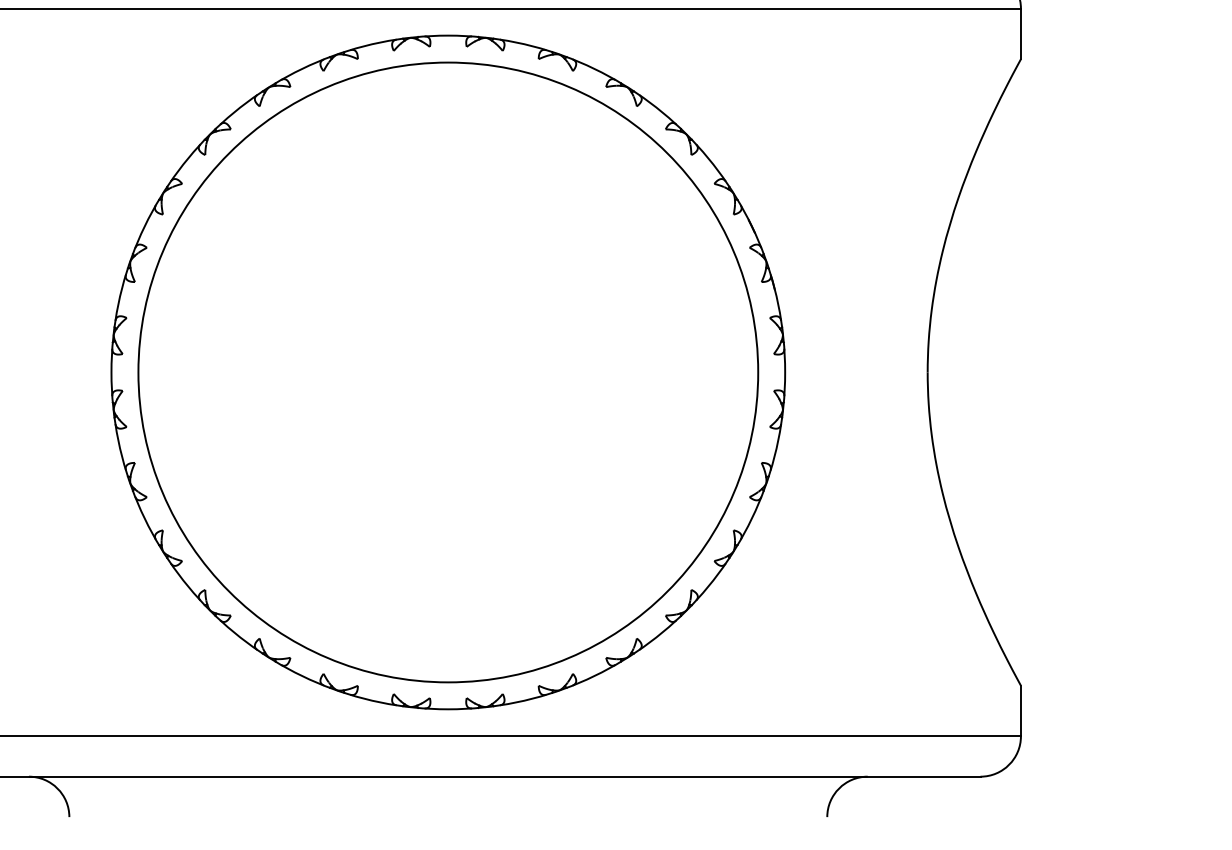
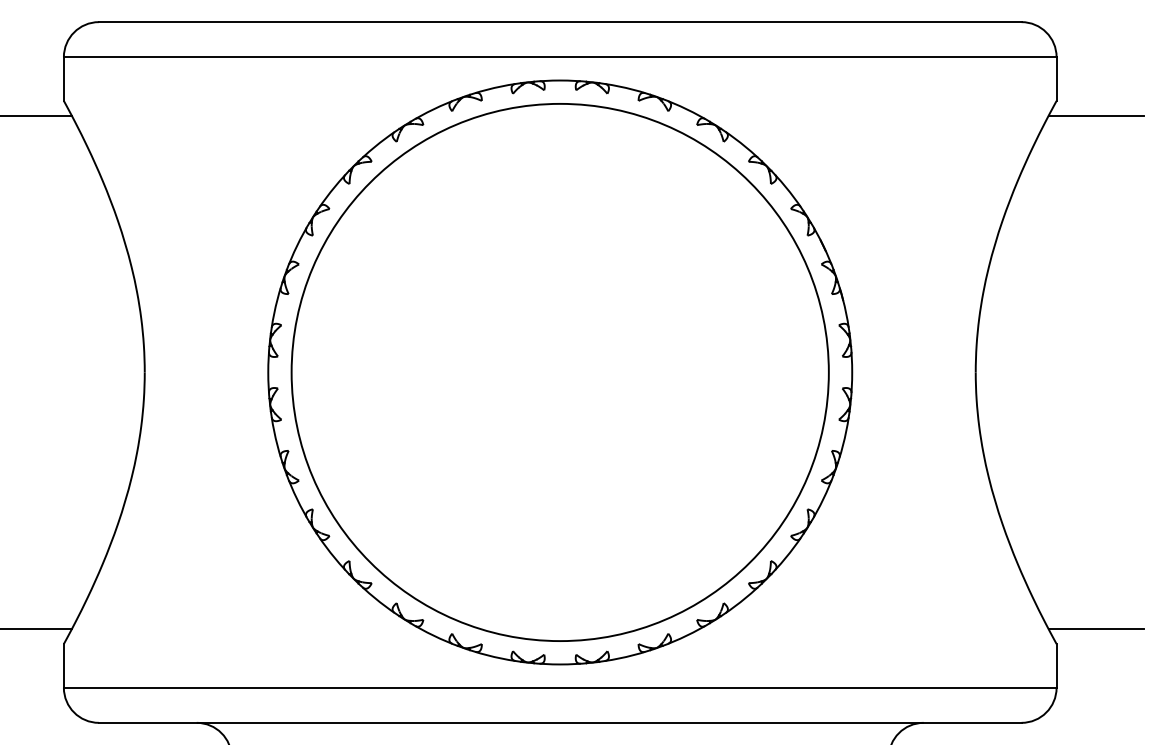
line: (1067, 75) -> (1096, 115), added
line: (1067, 668) -> (1096, 629), added

